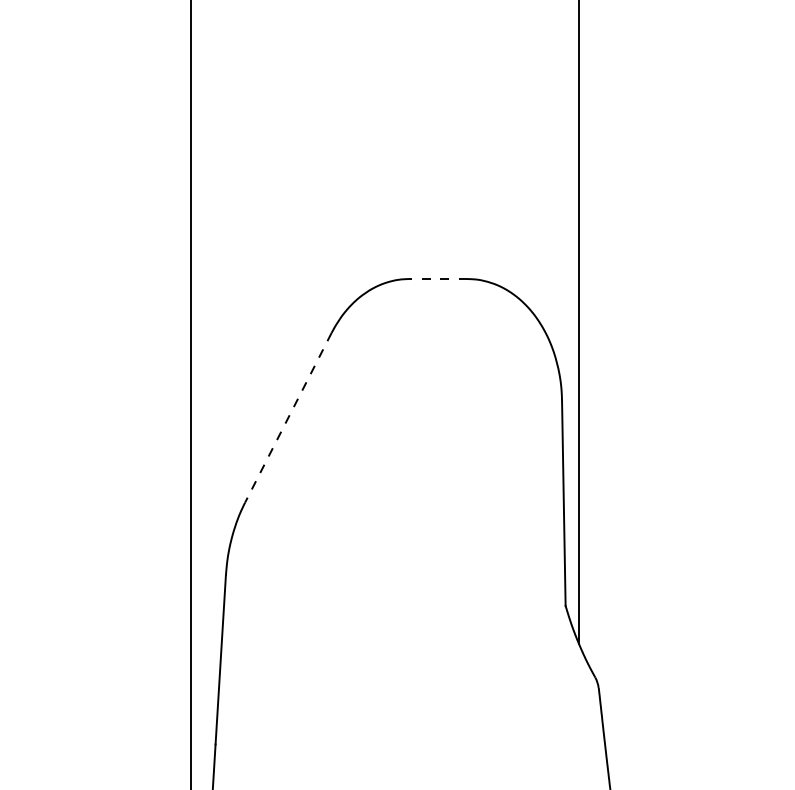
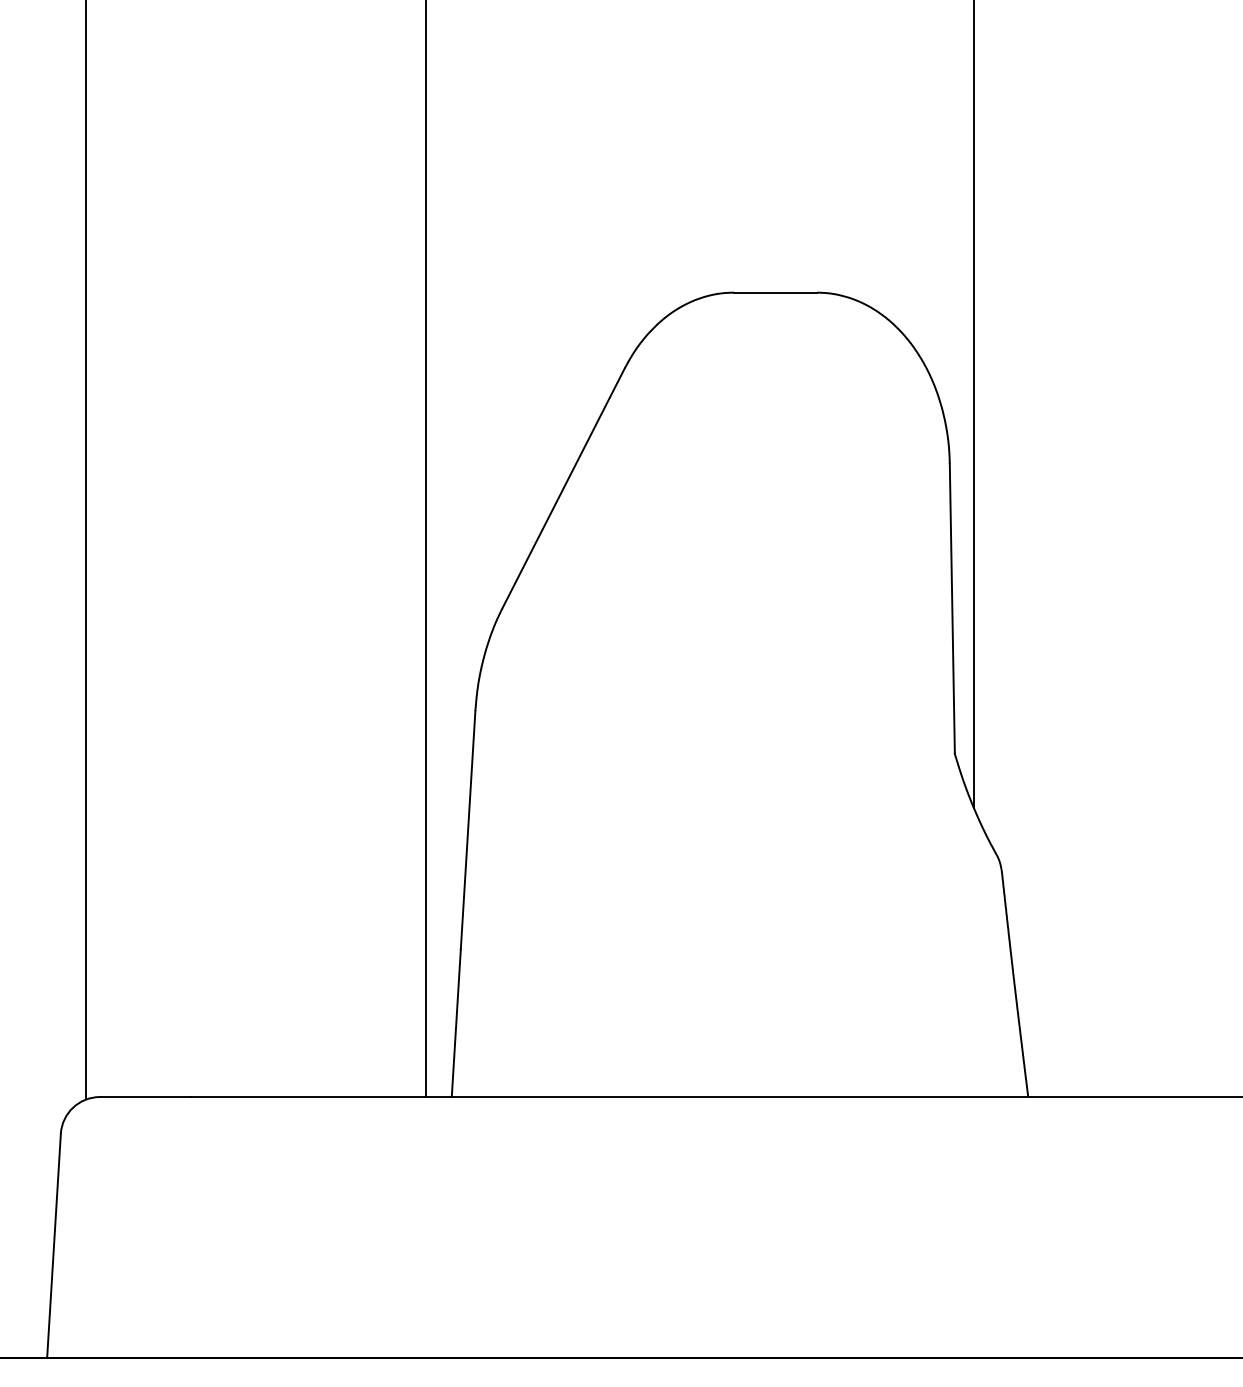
line: (438, 278) -> (775, 292), dashed -> solid
line: (288, 417) -> (563, 488), dashed -> solid

